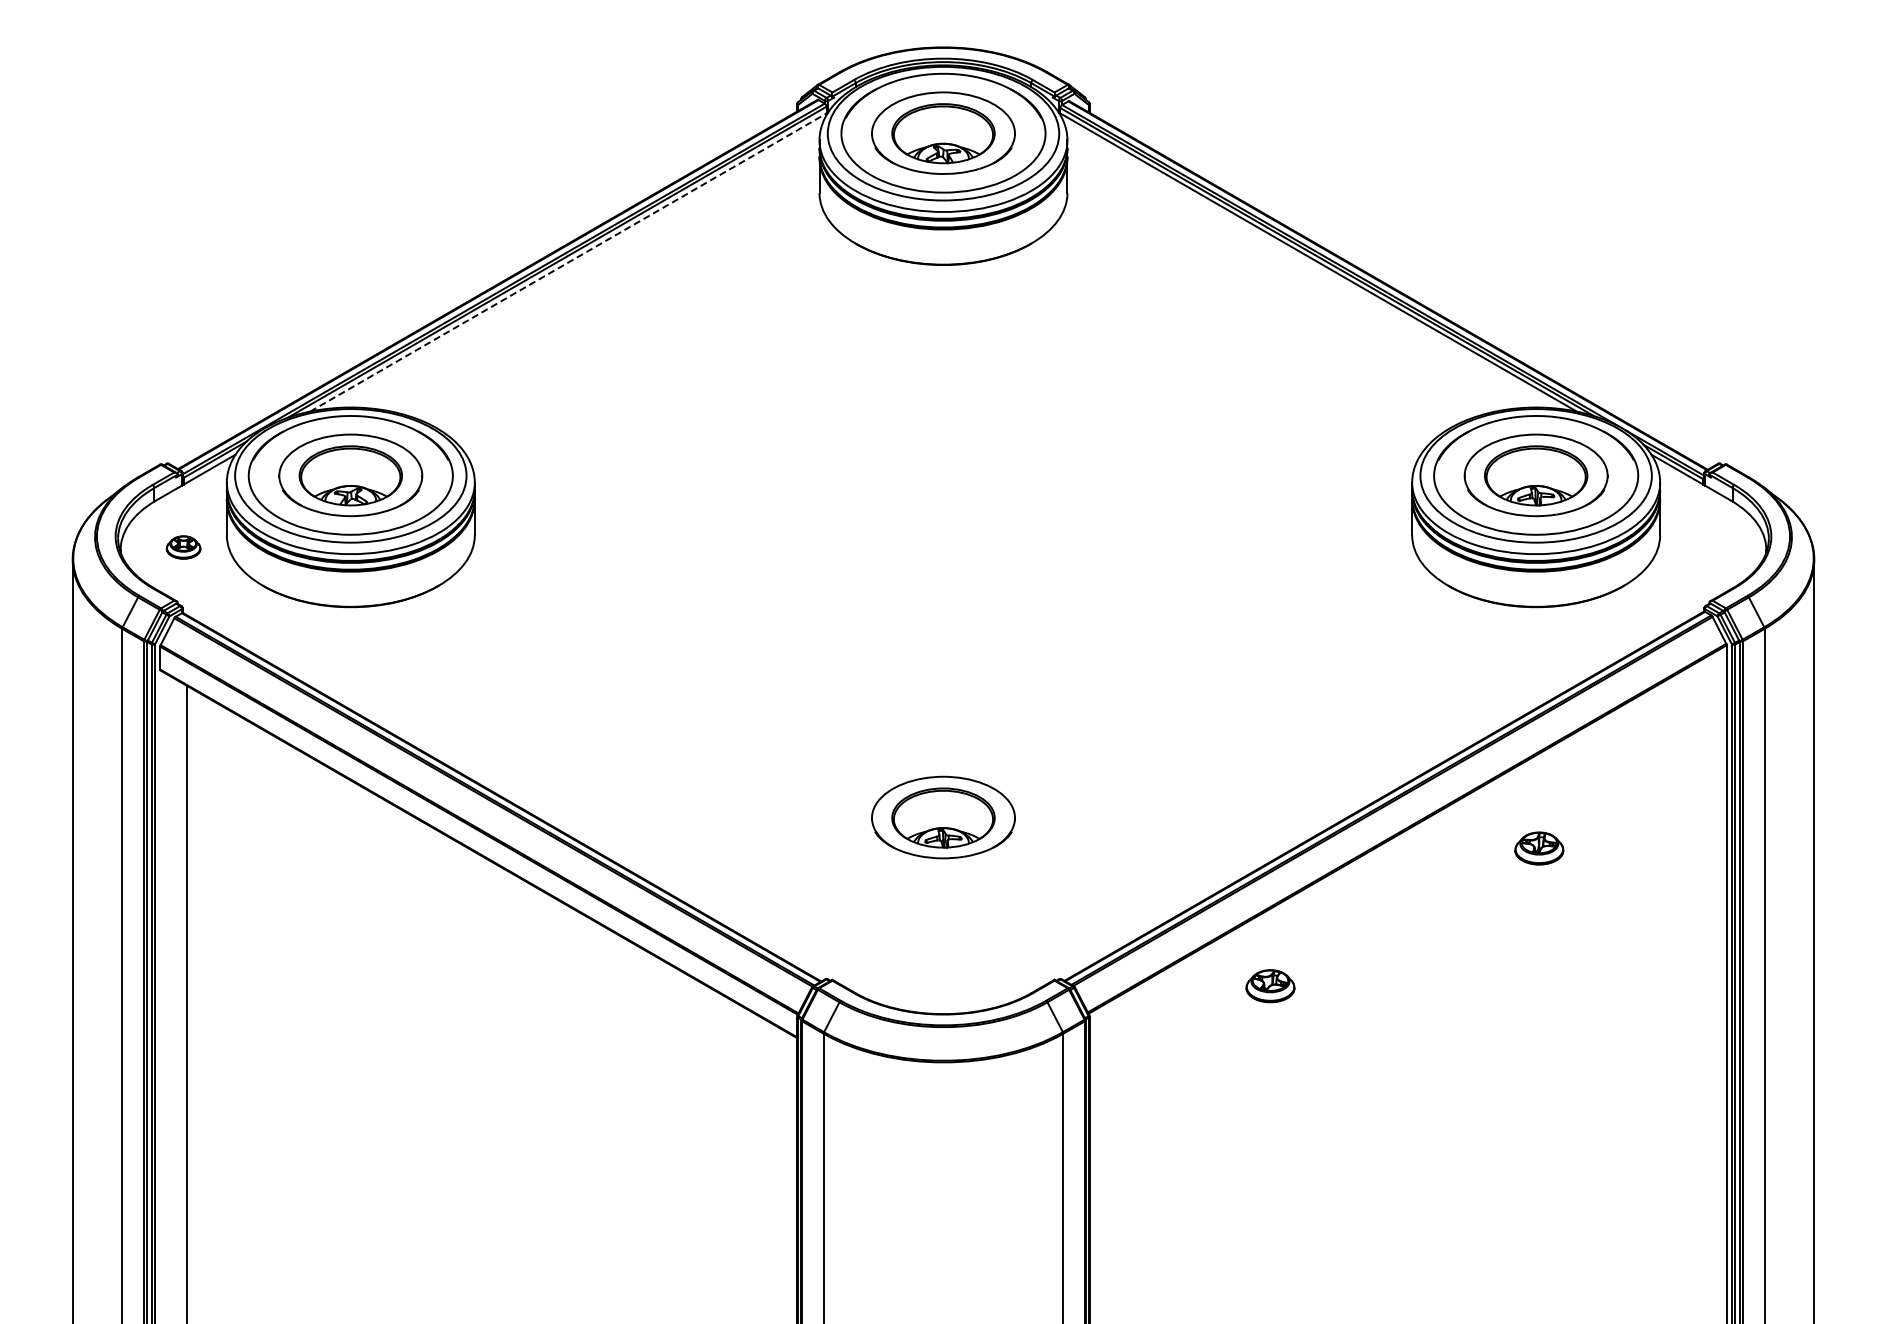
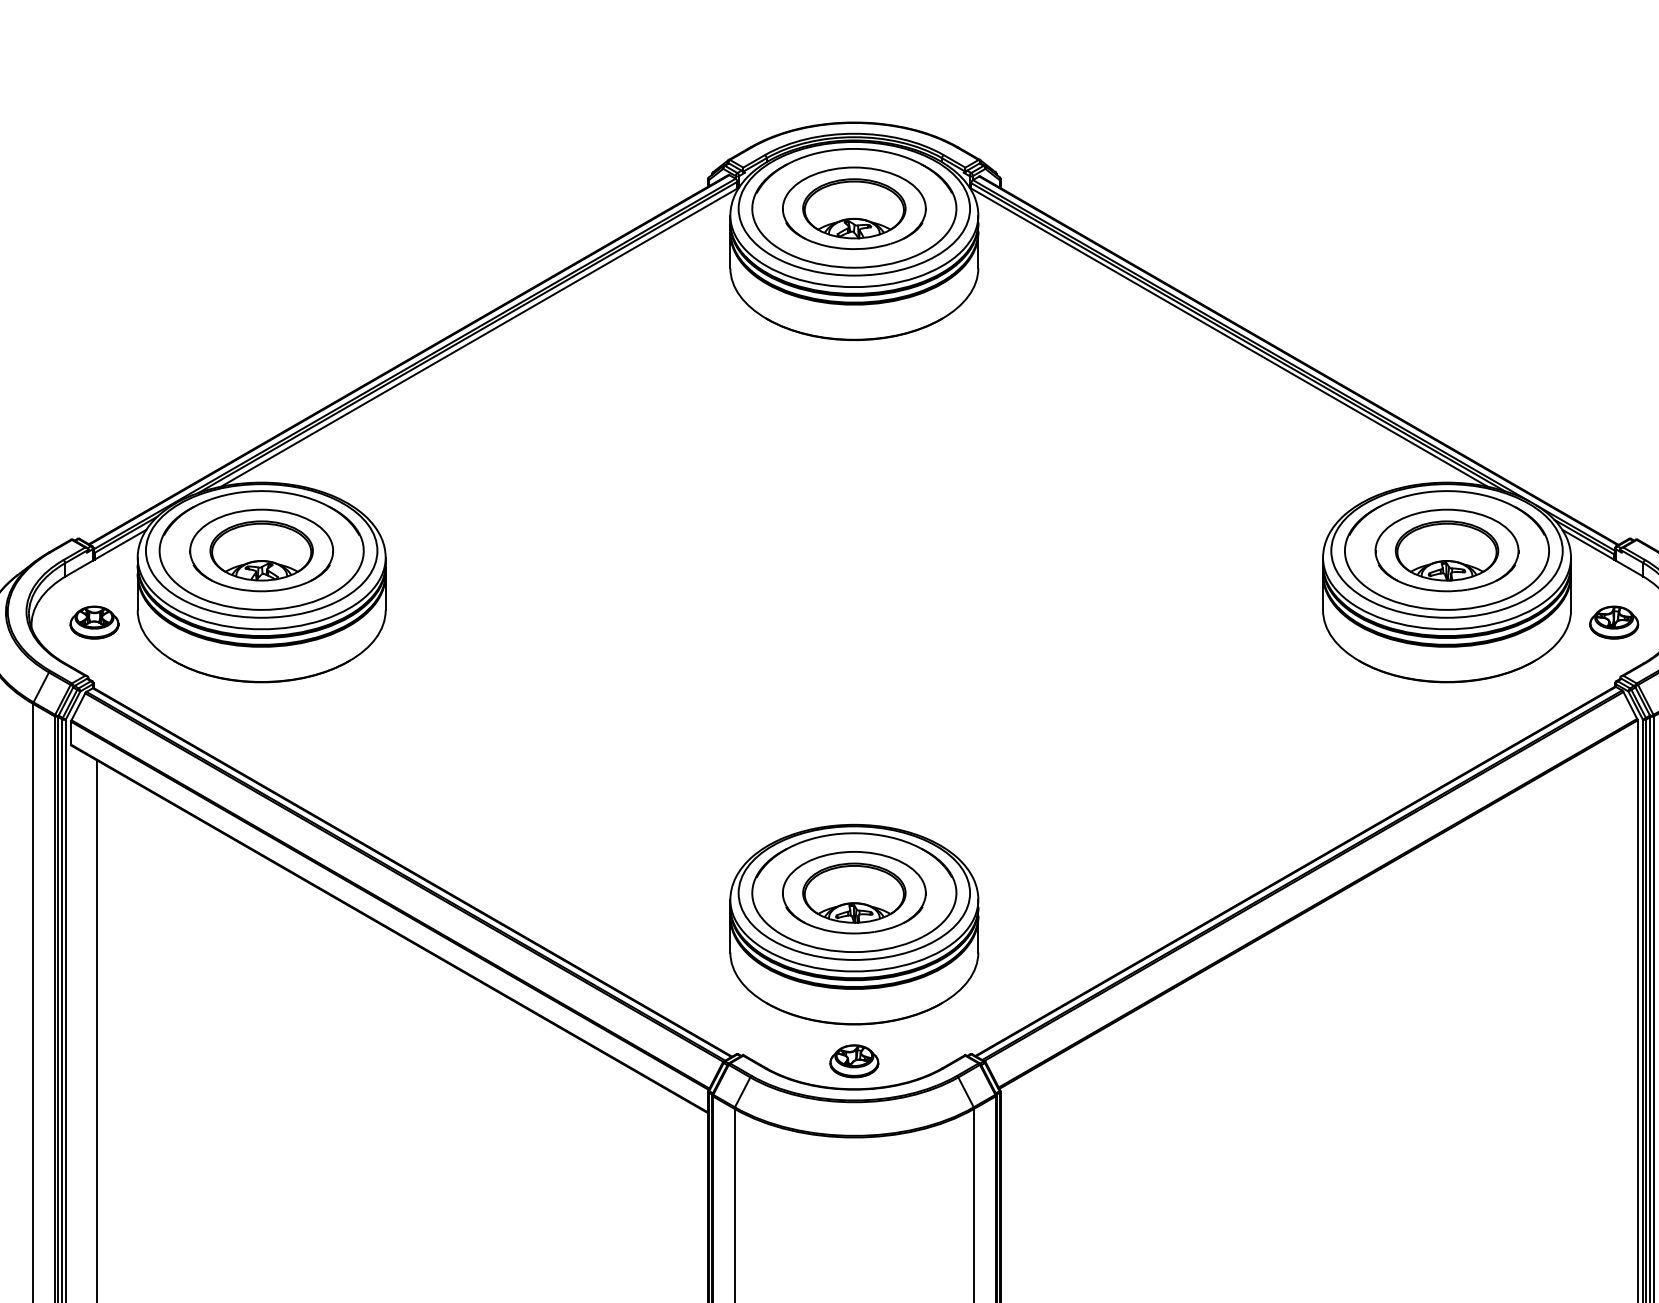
line: (569, 261) -> (480, 336), dashed -> solid
part: (183, 547) -> (94, 622), size x1.43
part: (1539, 848) -> (1614, 622), moved
part: (943, 849) -> (854, 924), added
part: (1270, 986) -> (854, 1061), moved

